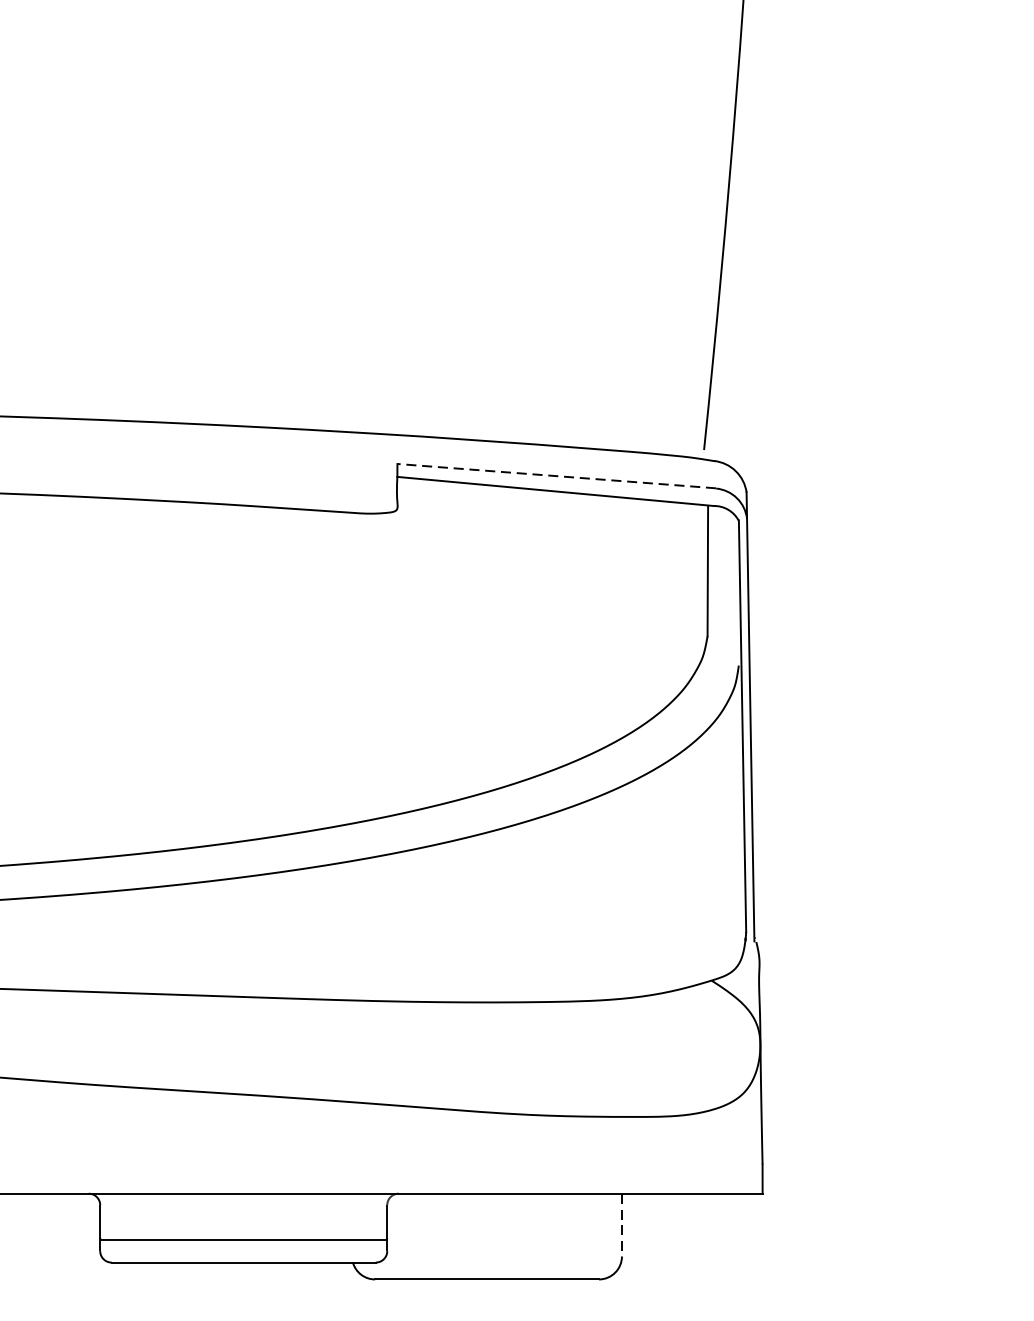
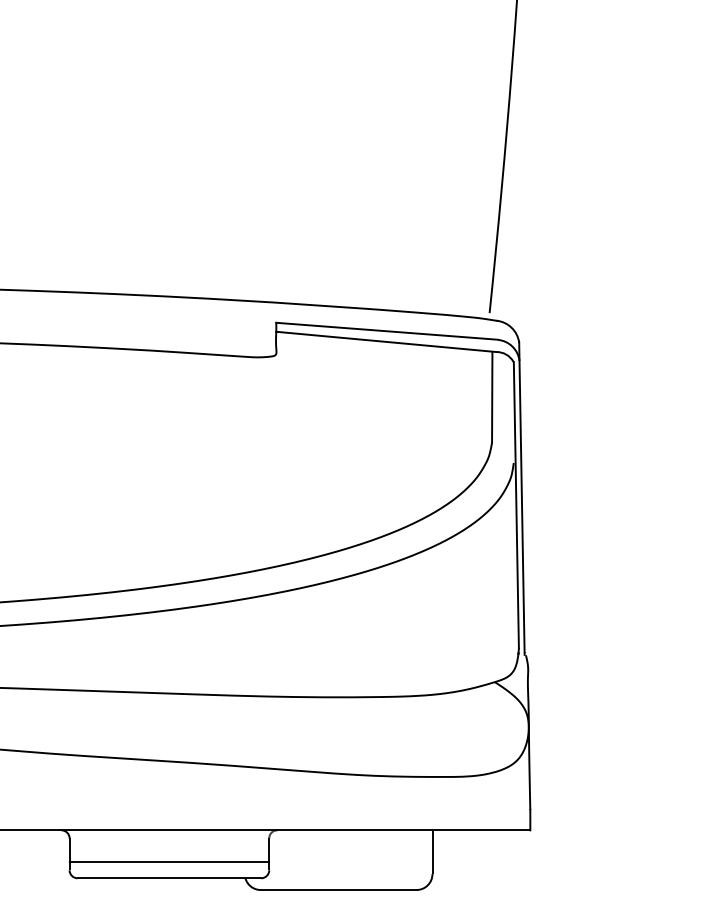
line: (555, 476) -> (386, 331), dashed -> solid
line: (621, 1225) -> (432, 852), dashed -> solid

